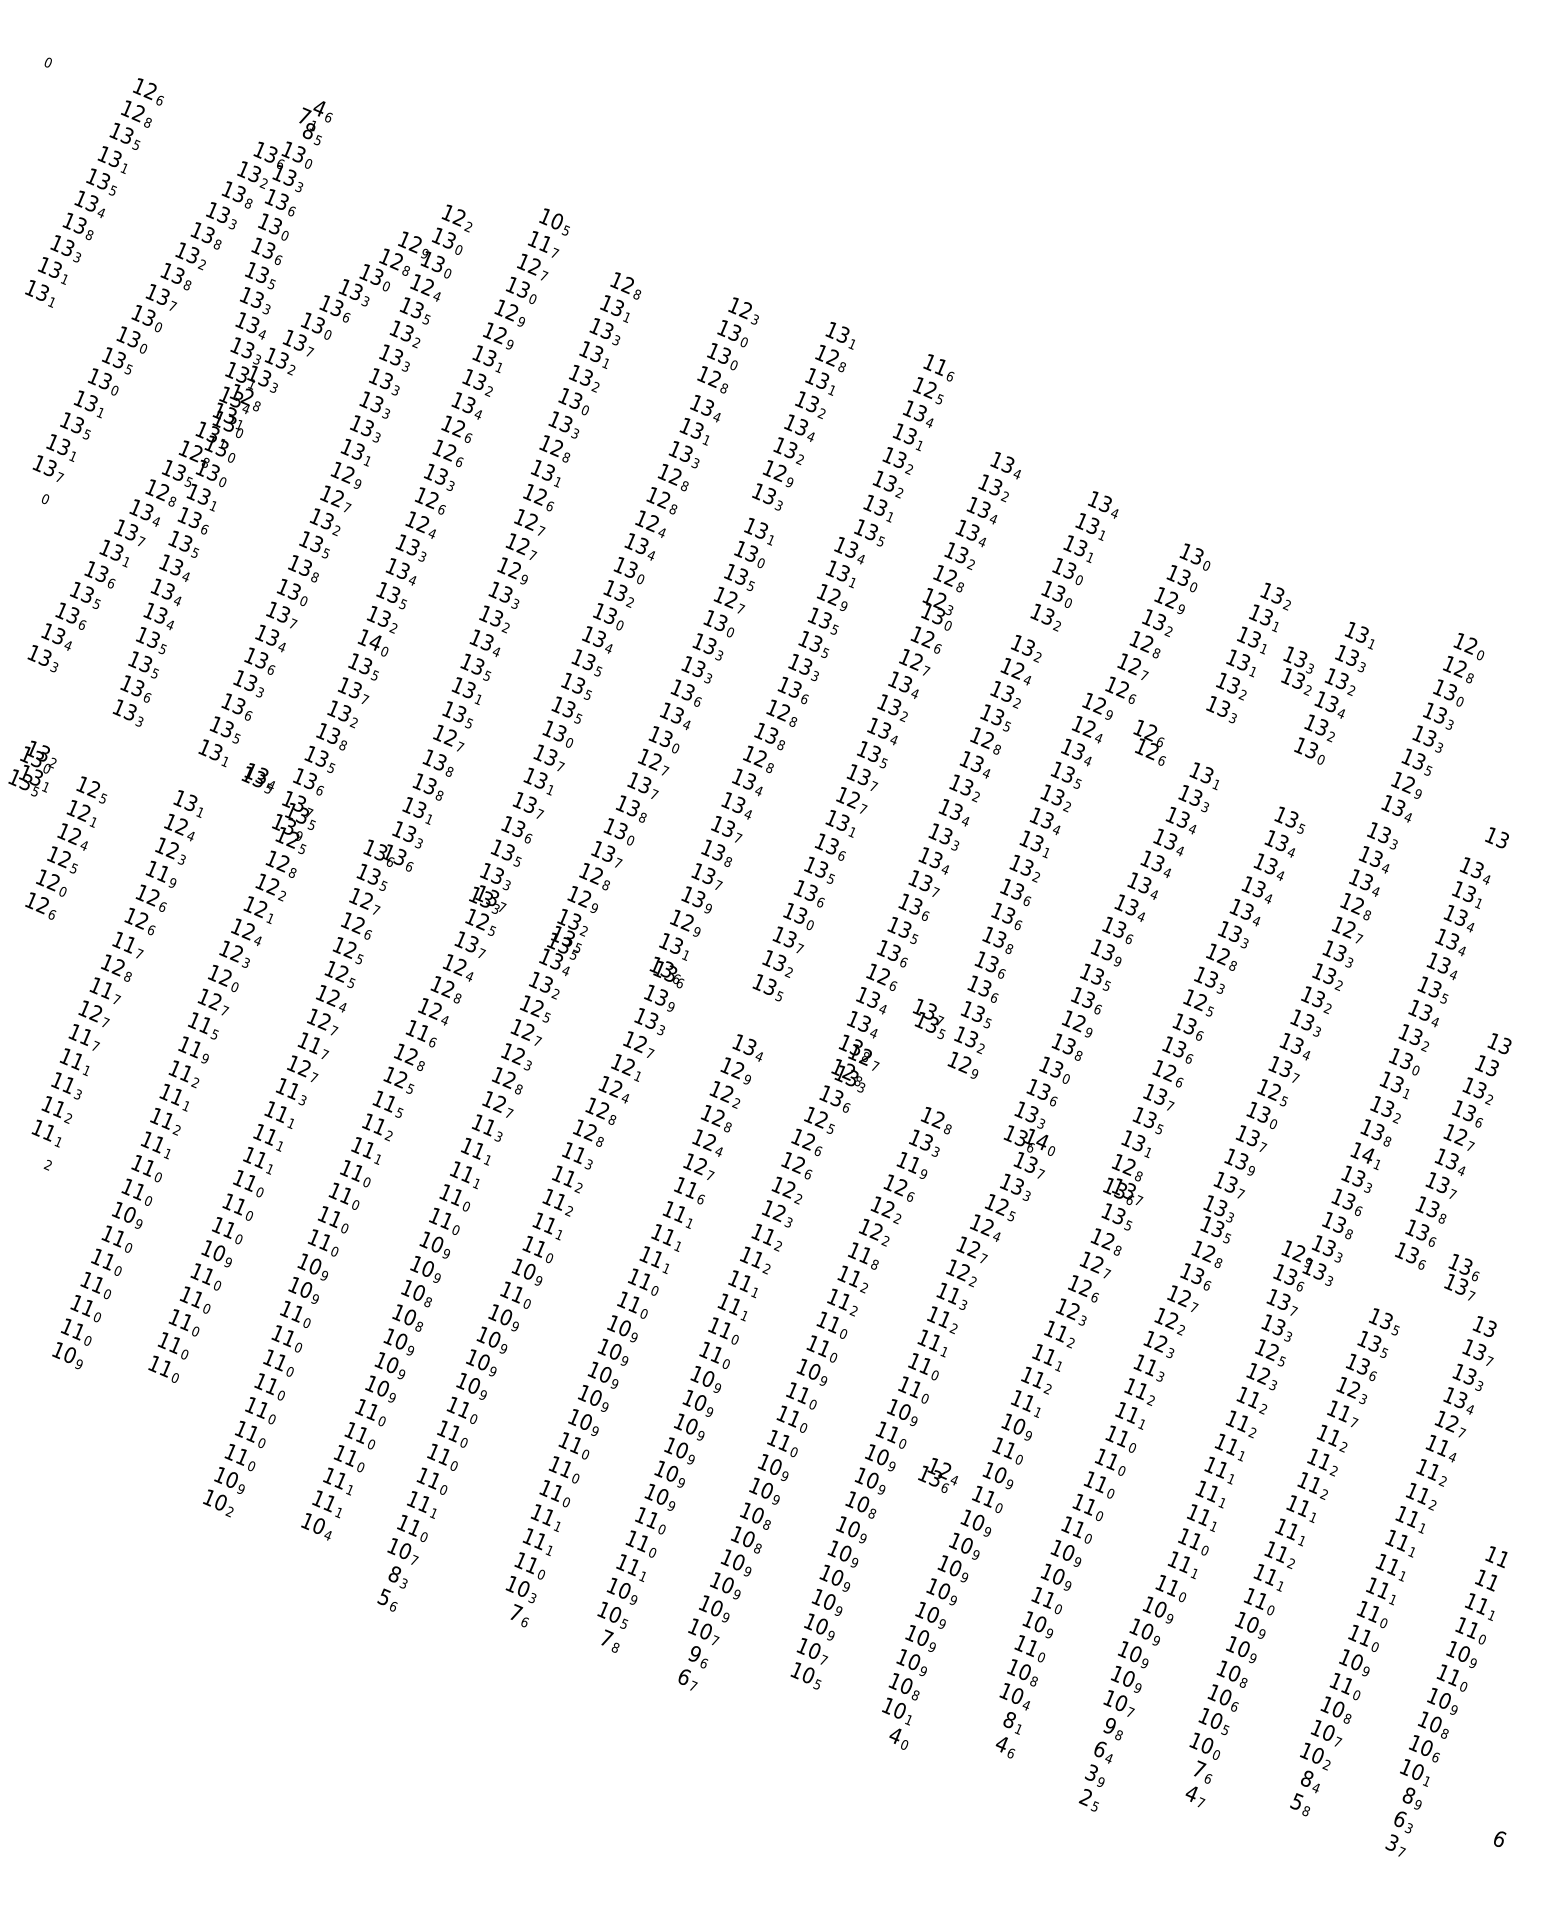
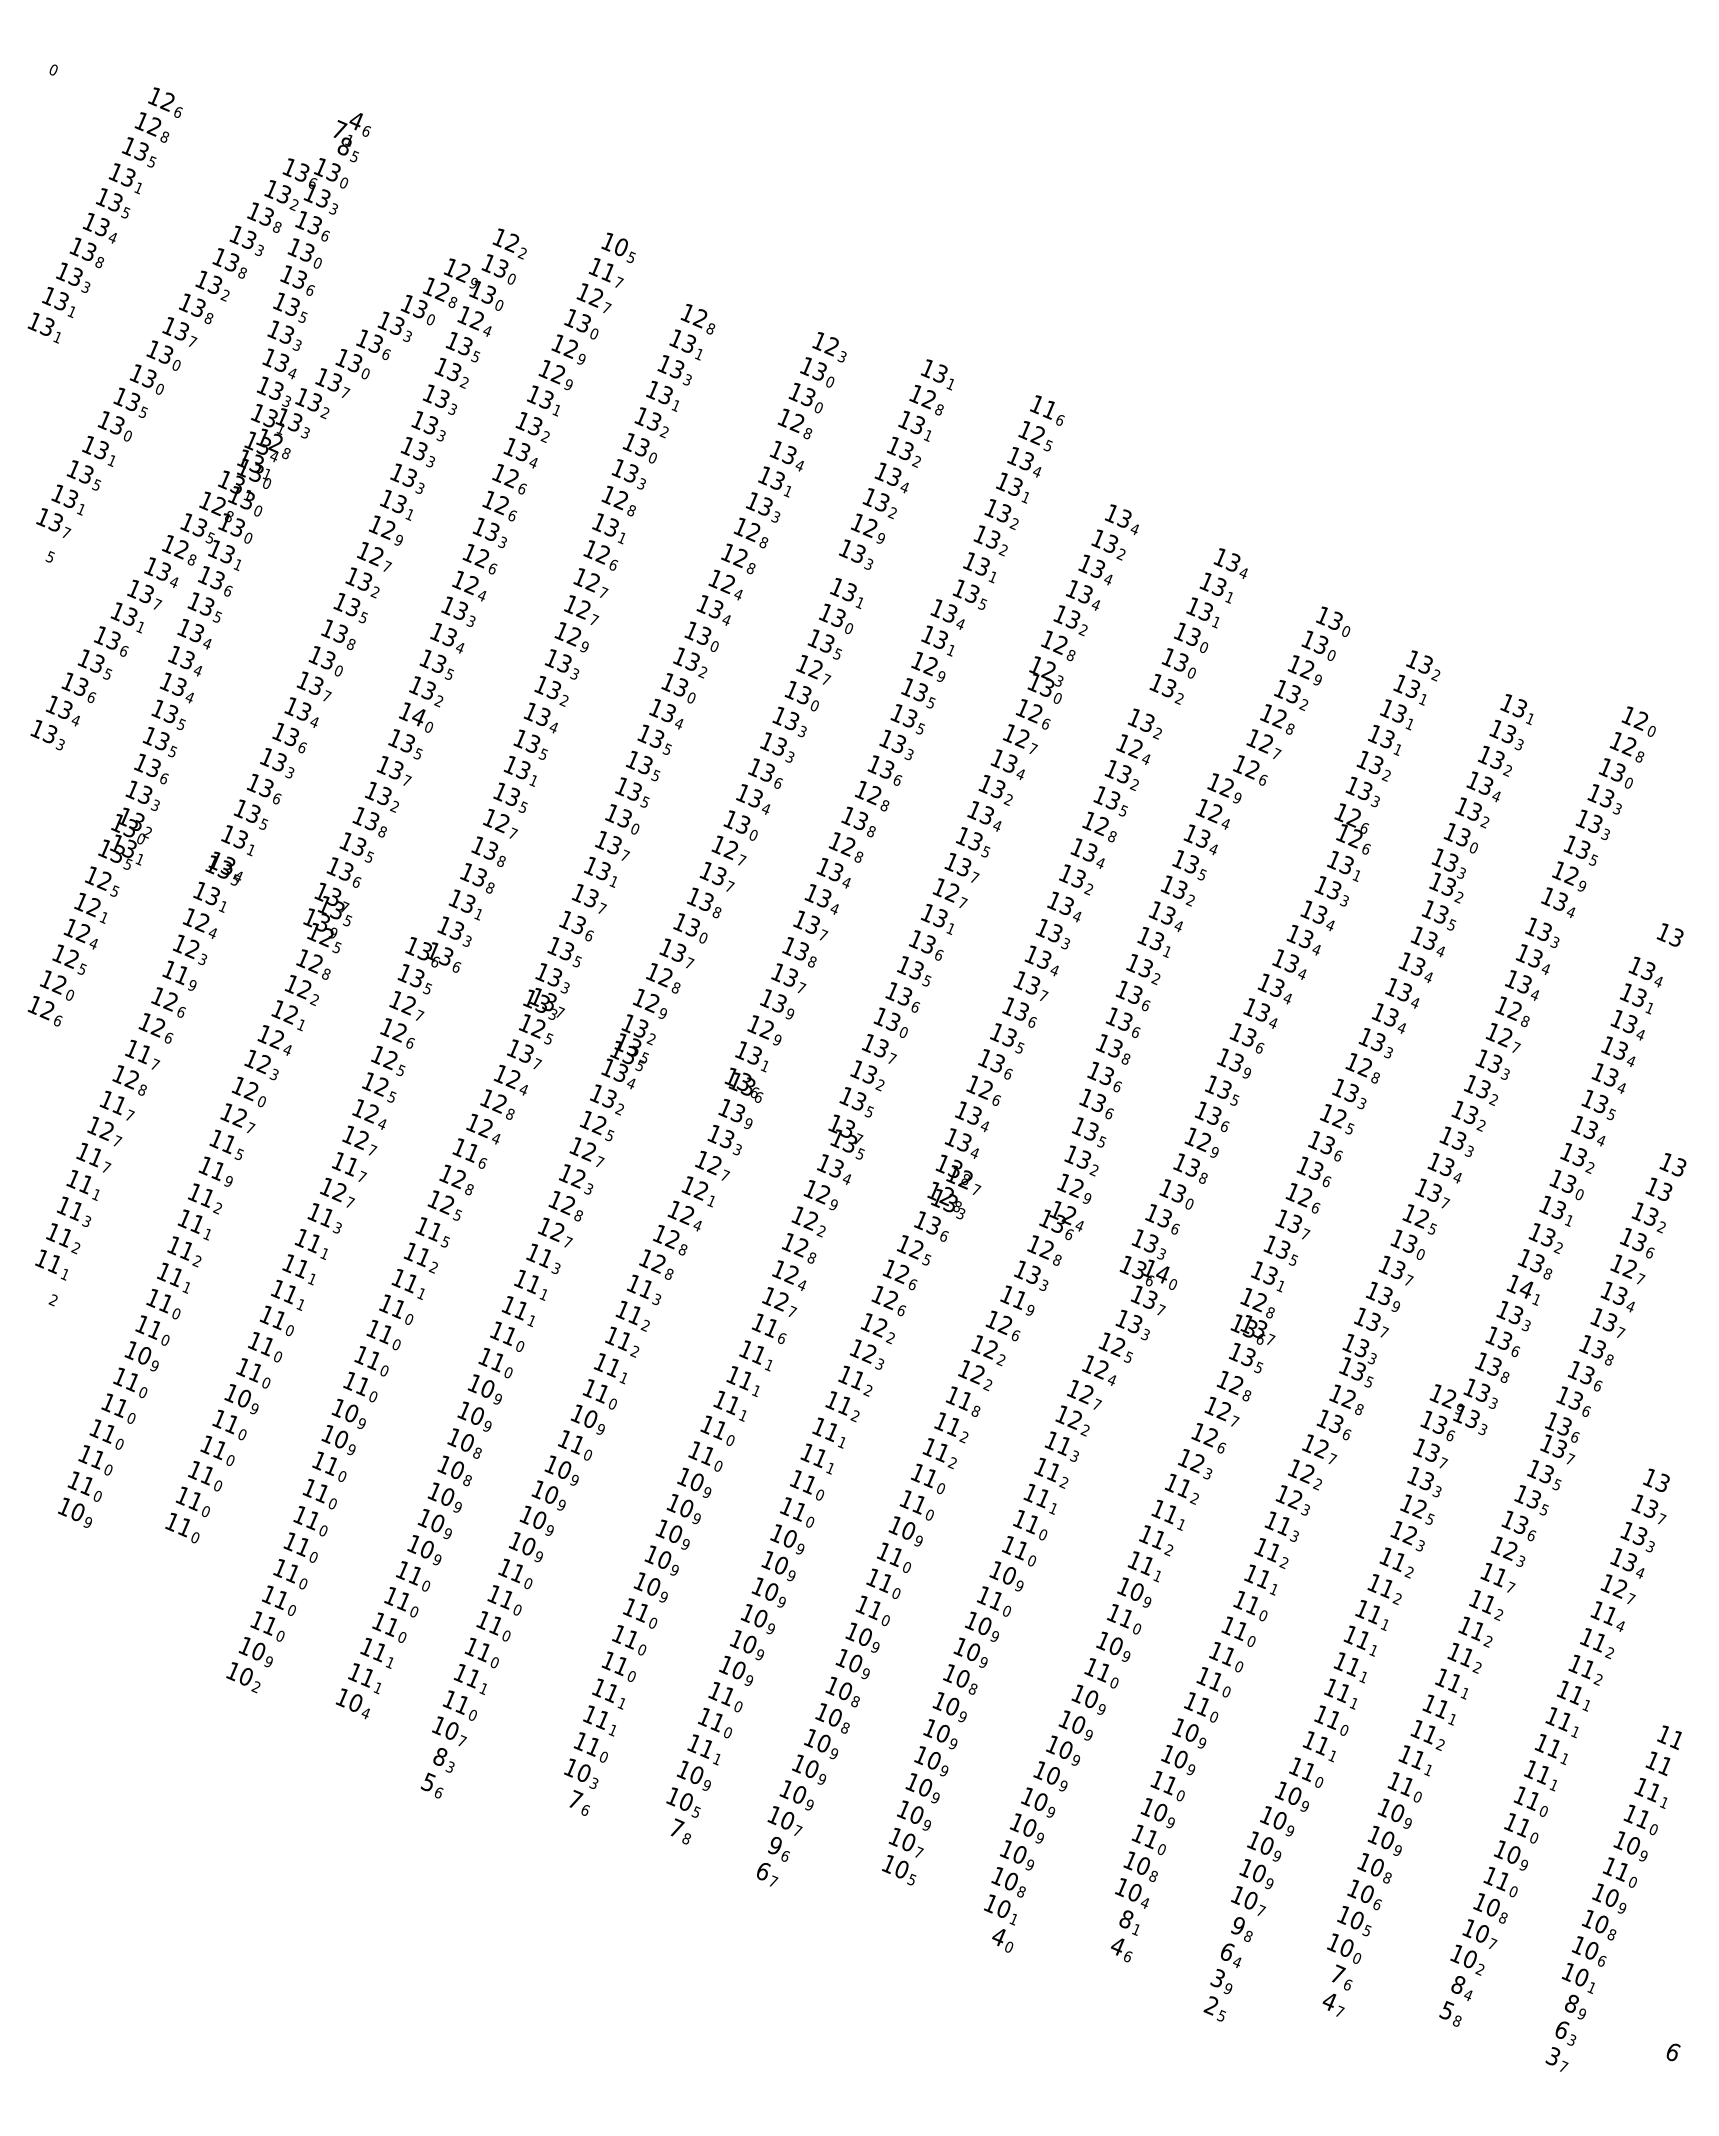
text: (44, 498) -> (49, 556), 0 -> 5
text: (1297, 670) -> (1447, 875), moved
text: (1149, 742) -> (1352, 828), moved
text: (32, 768) -> (124, 838), moved
text: (257, 778) -> (223, 868), moved
text: (929, 1018) -> (846, 1136), moved
text: (1461, 1277) -> (1559, 1438), moved
text: (938, 1475) -> (1061, 1220), moved

